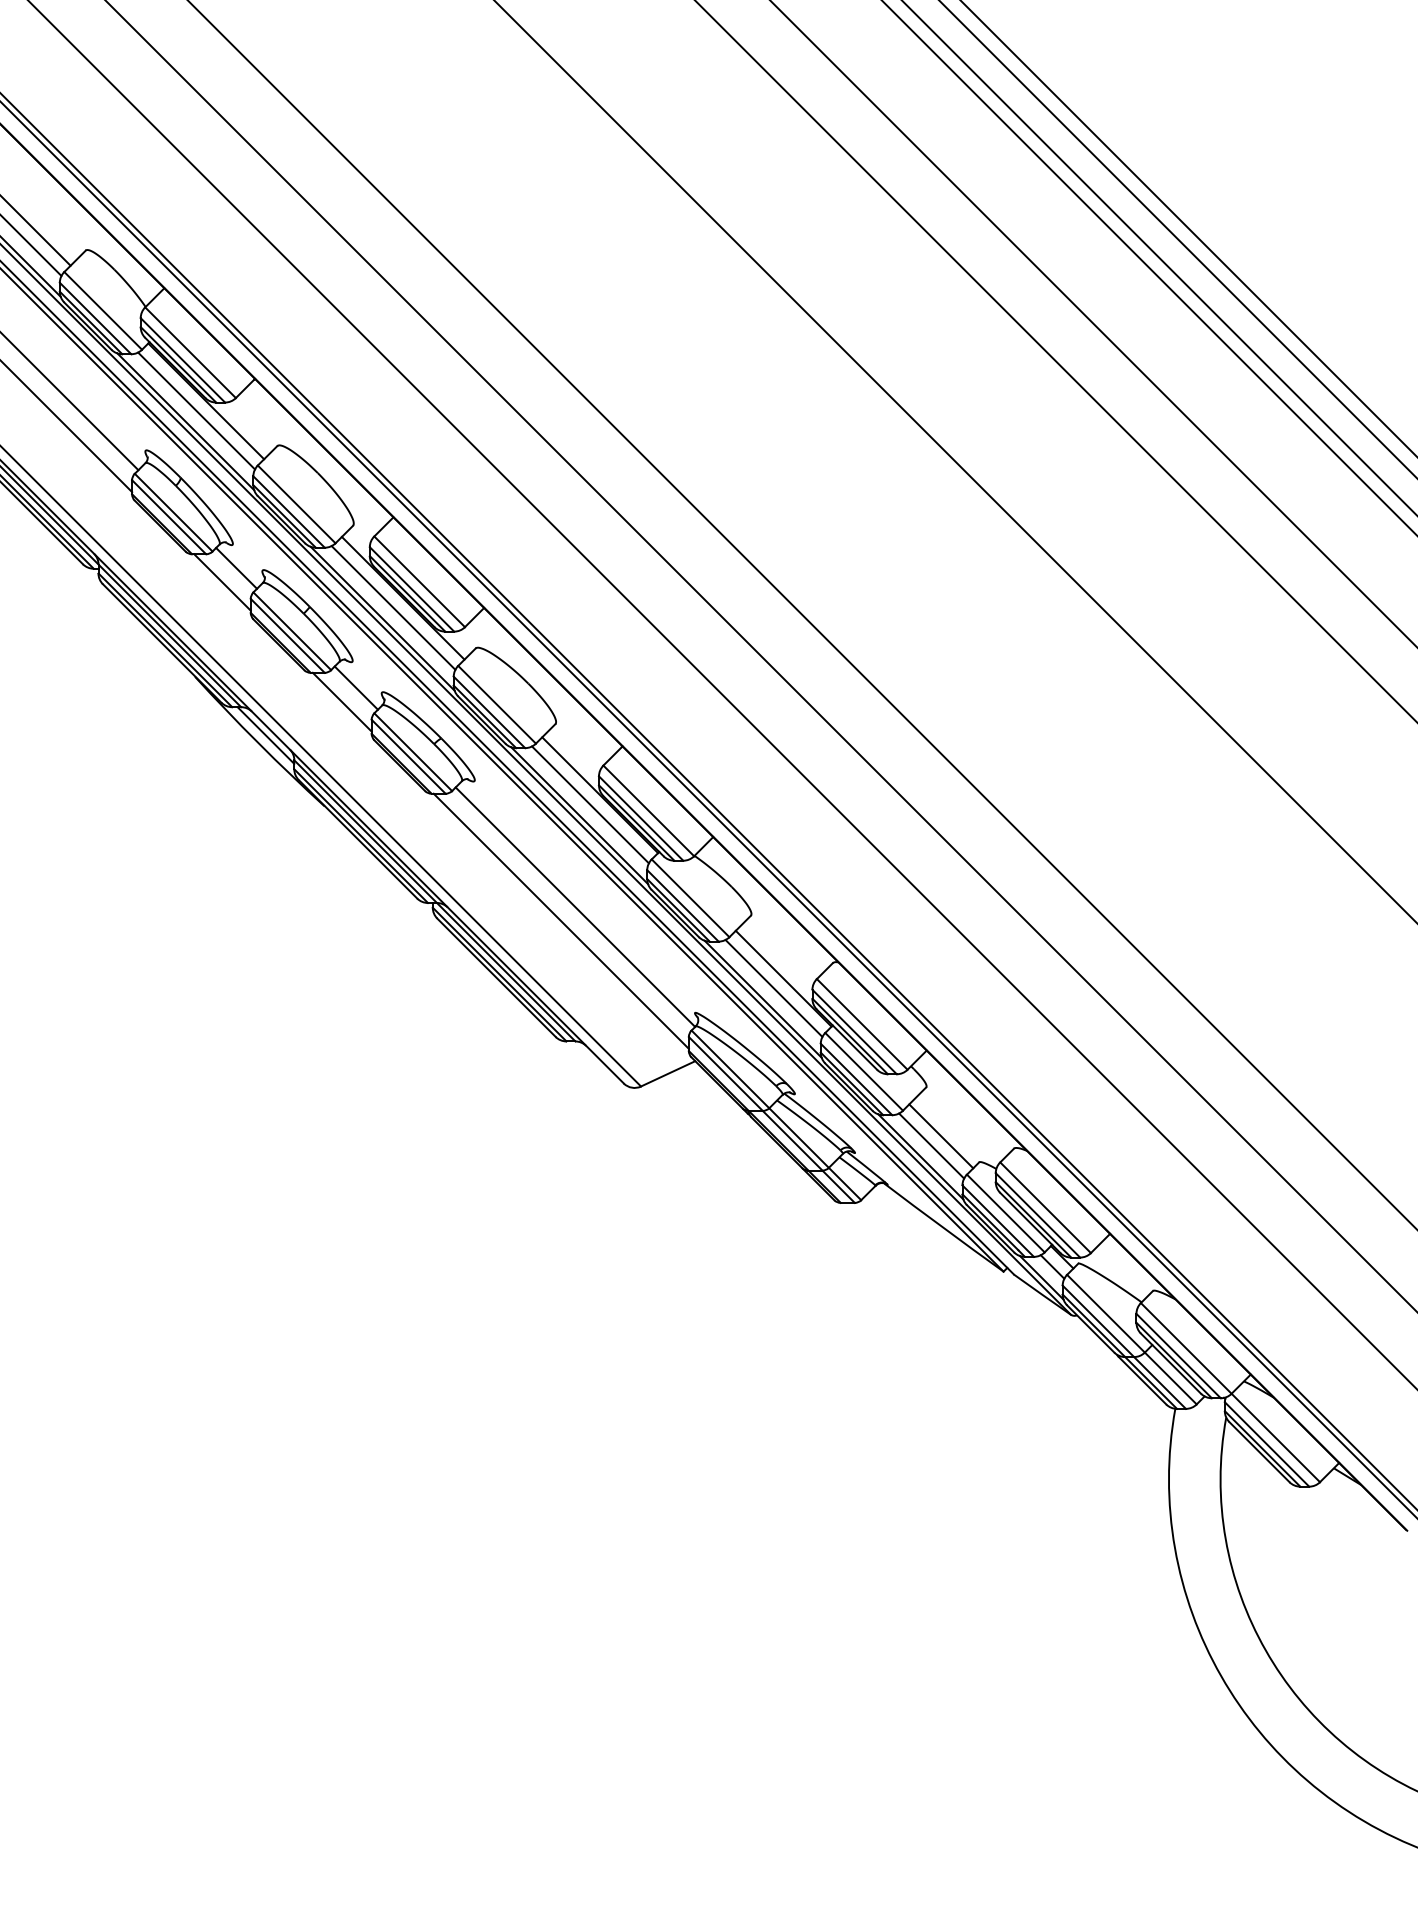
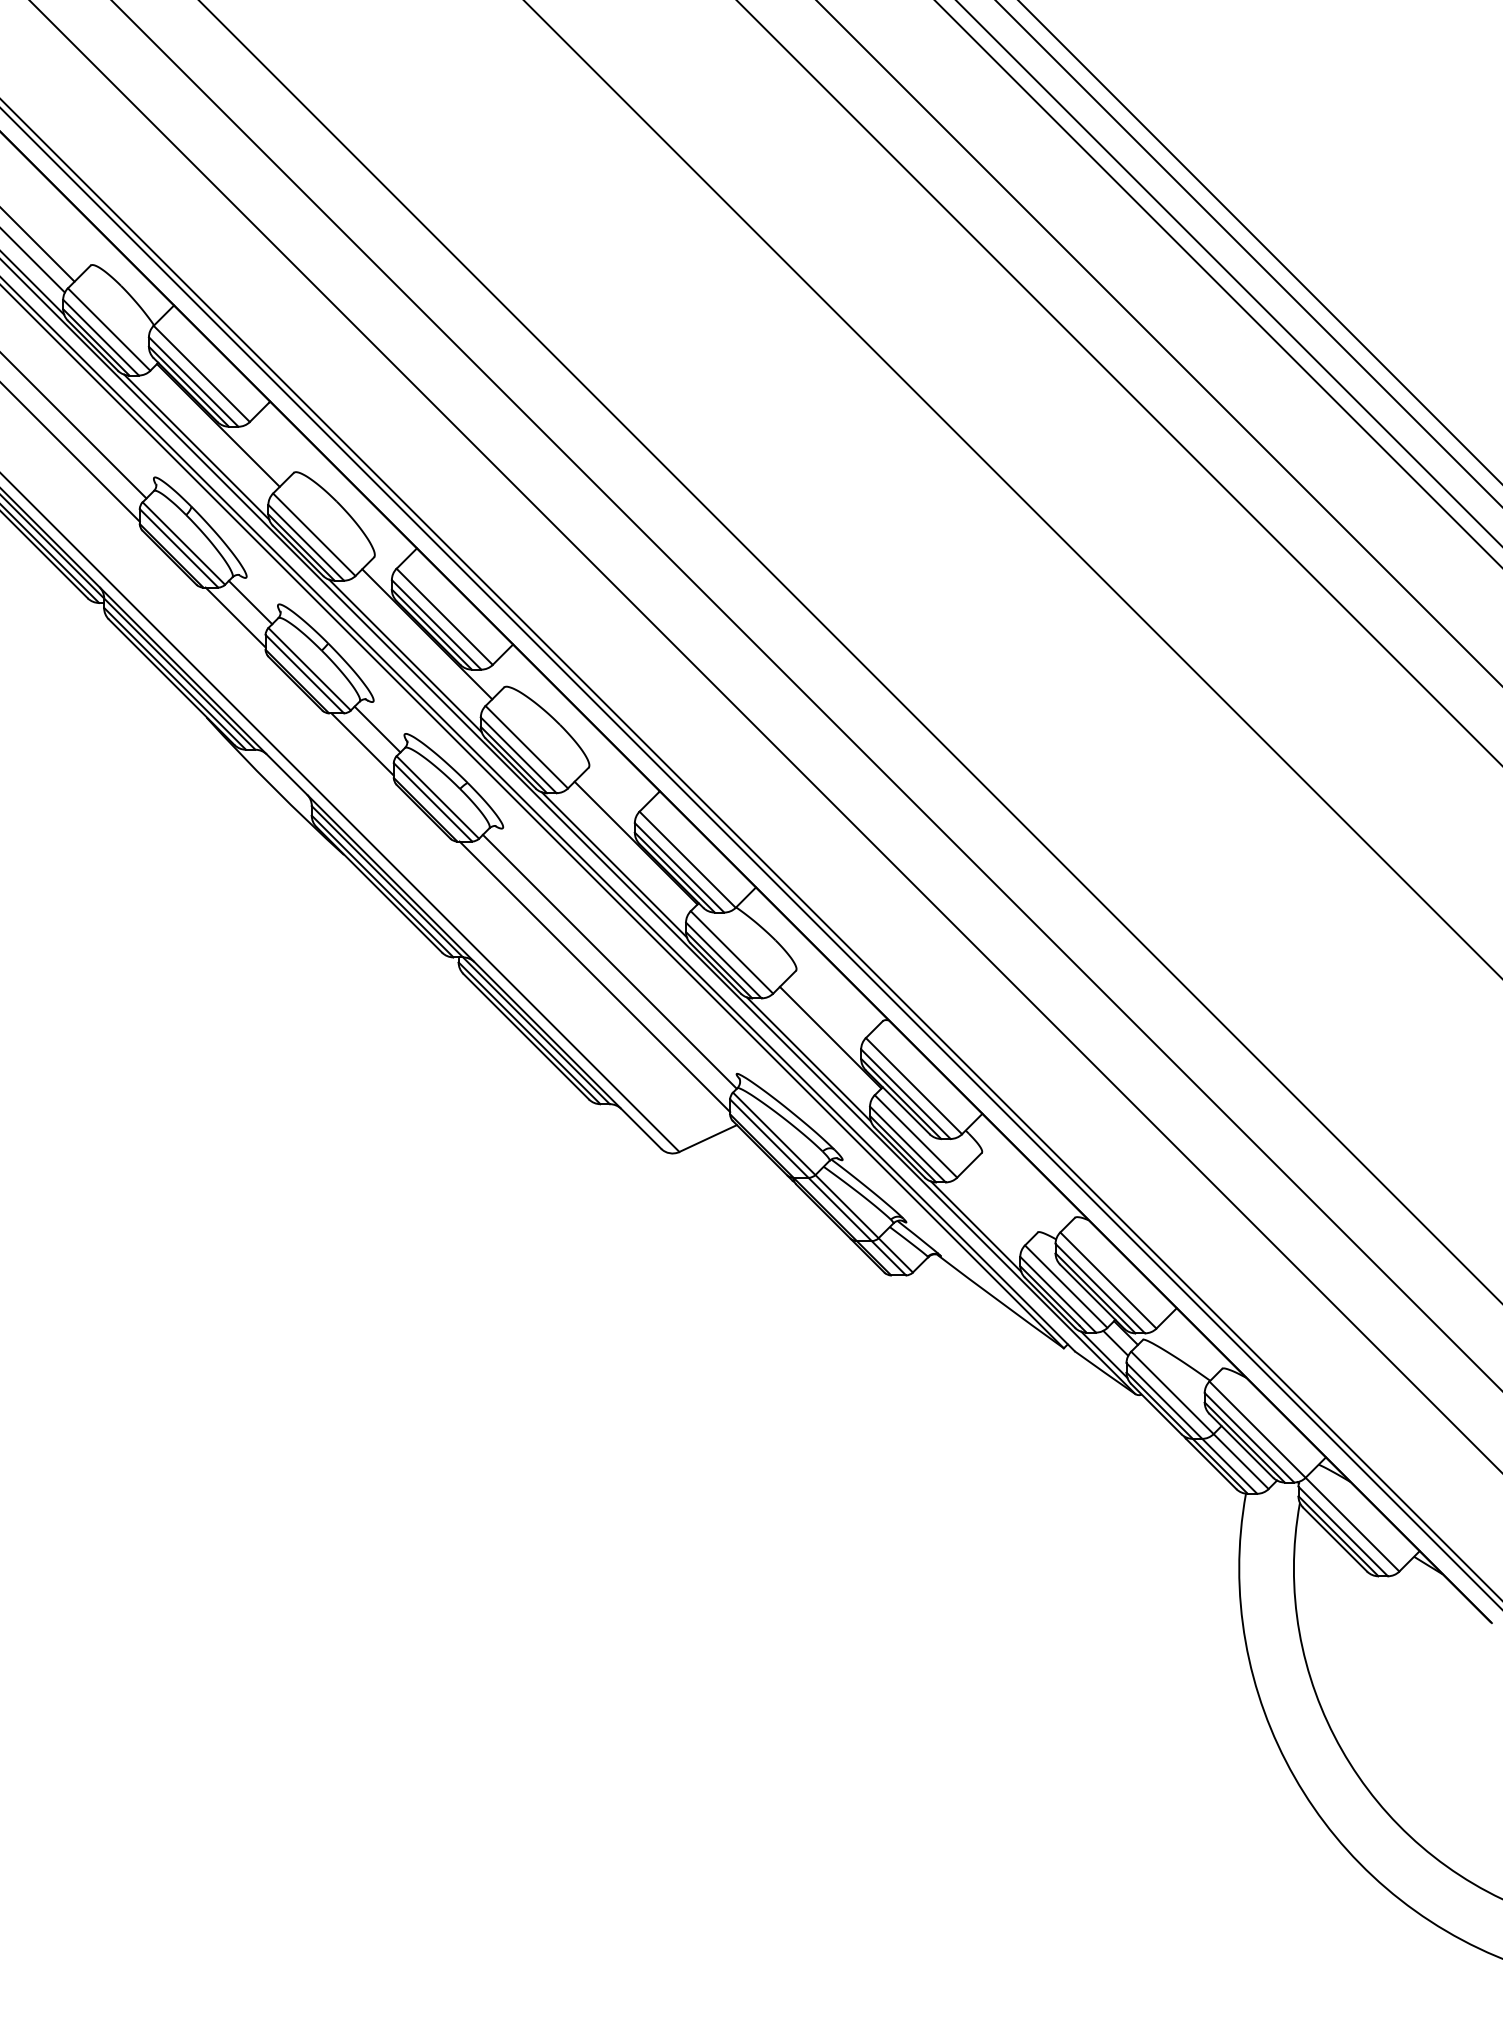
line: (196, 410) -> (208, 435), removed
line: (393, 607) -> (416, 644), removed
line: (265, 735) -> (281, 779), removed
line: (590, 805) -> (625, 853), removed
line: (774, 987) -> (820, 1047), removed
line: (941, 1136) -> (997, 1204), removed
line: (931, 1145) -> (987, 1214), removed

